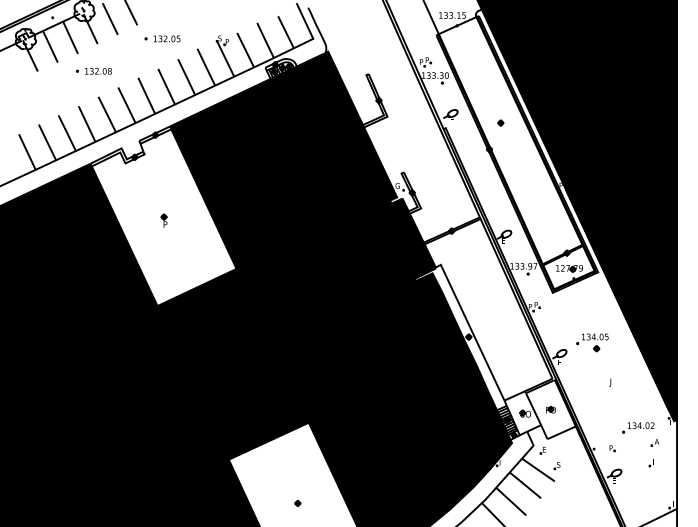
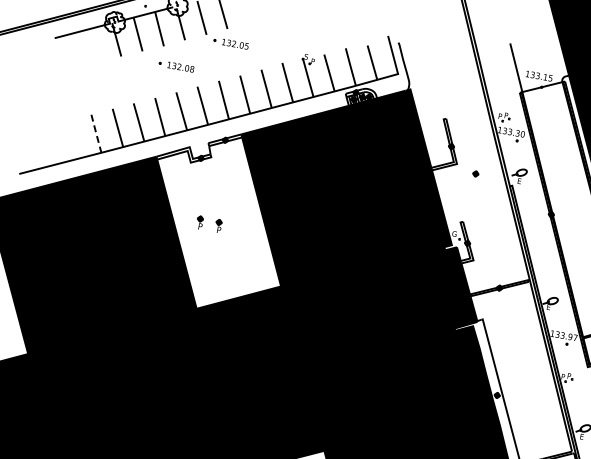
part: (162, 38) -> (231, 43), moved
part: (500, 122) -> (475, 173), moved
line: (27, 151) -> (96, 133), solid -> dashed
part: (144, 220) -> (199, 222), added

